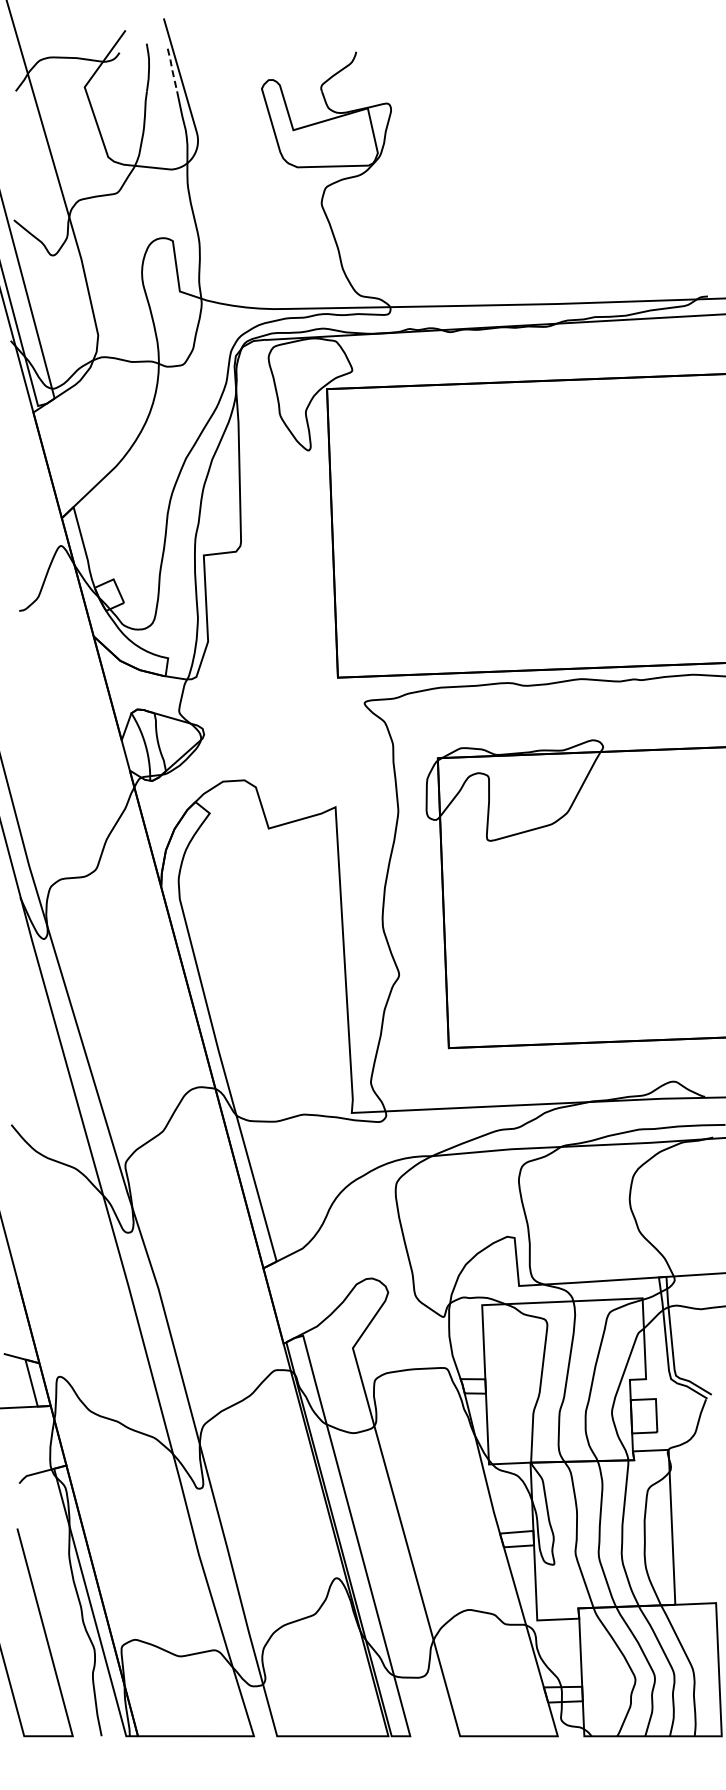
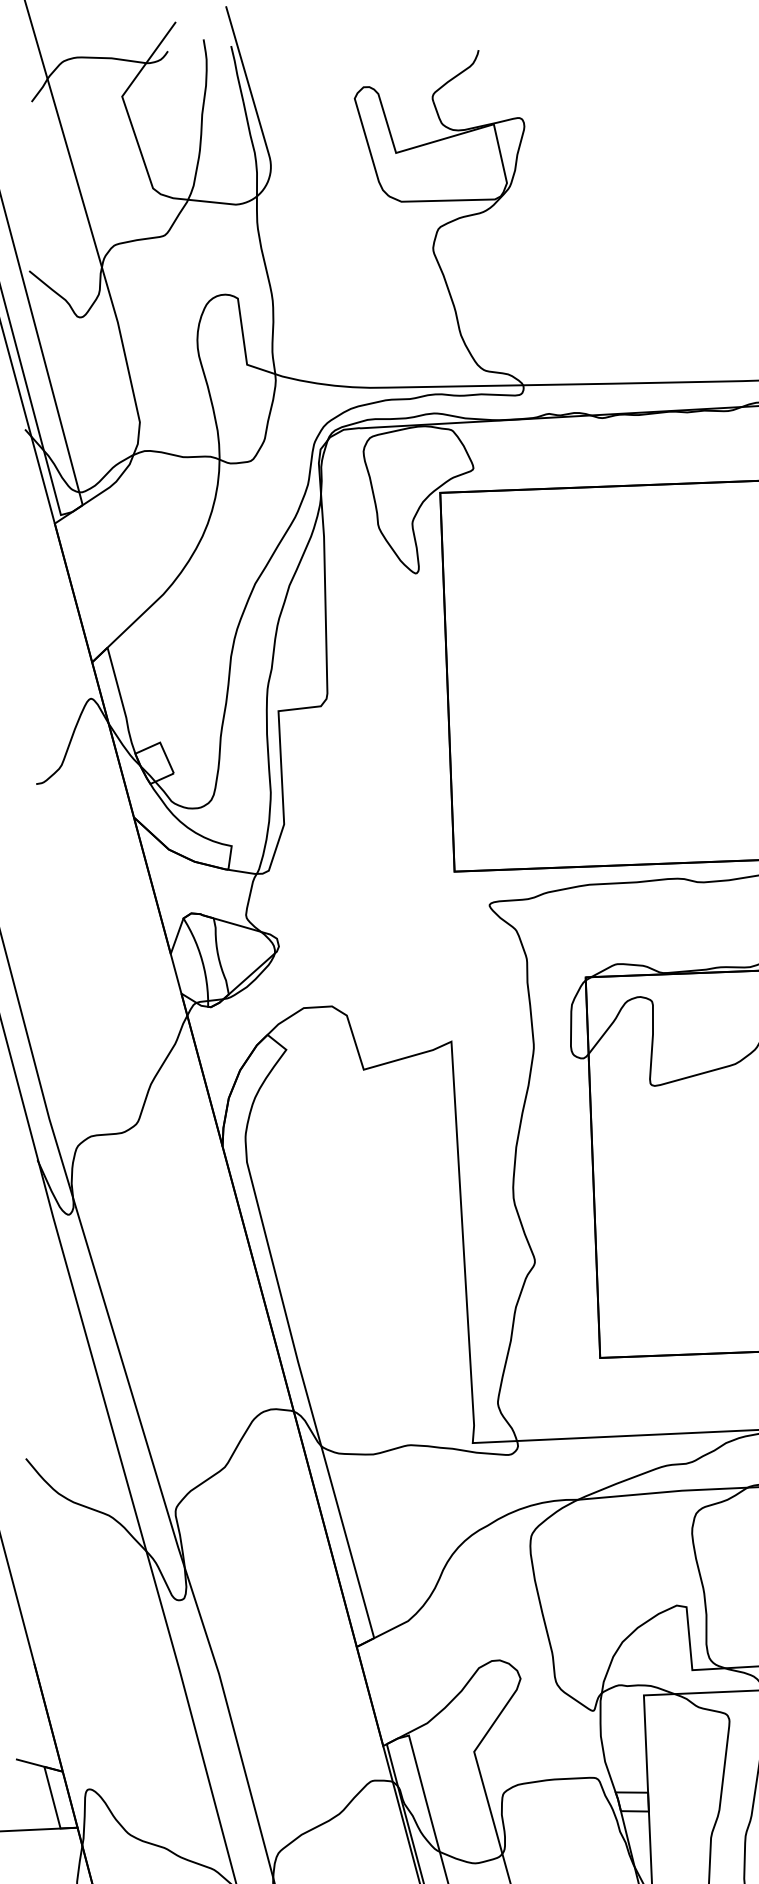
line: (172, 70) -> (237, 74), dashed -> solid

